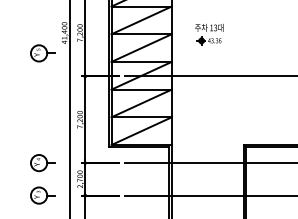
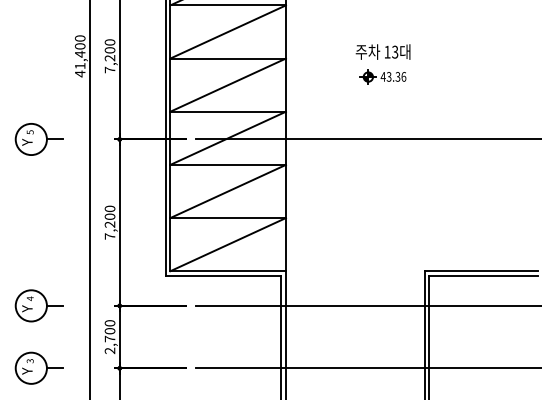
part: (209, 34) -> (383, 64), moved
part: (42, 53) -> (37, 139), moved

